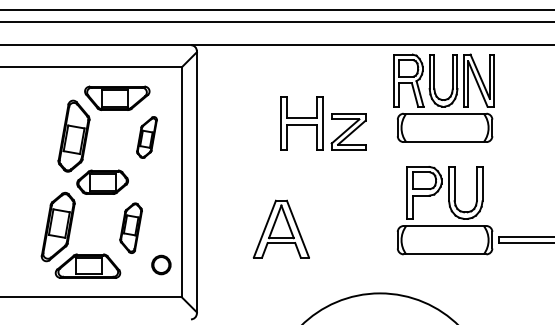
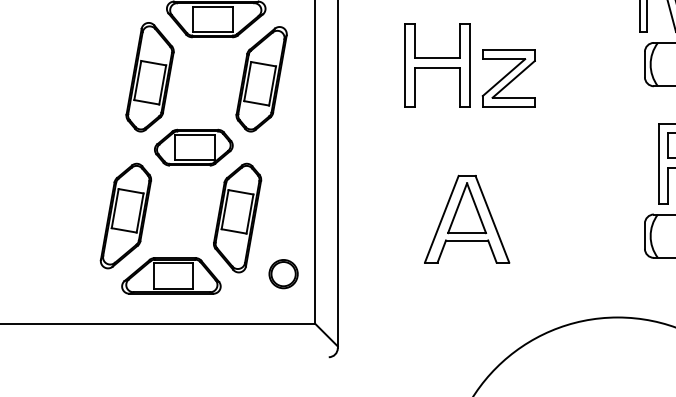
part: (323, 123) -> (470, 65), moved
part: (146, 137) -> (260, 79), size x1.67
part: (130, 227) -> (236, 216), size x1.43

